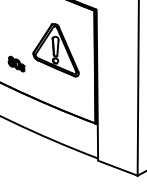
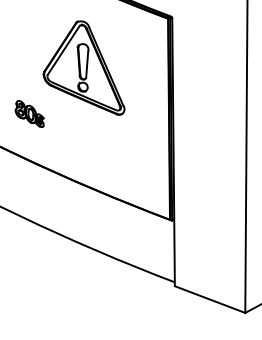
part: (55, 50) -> (82, 68), moved

